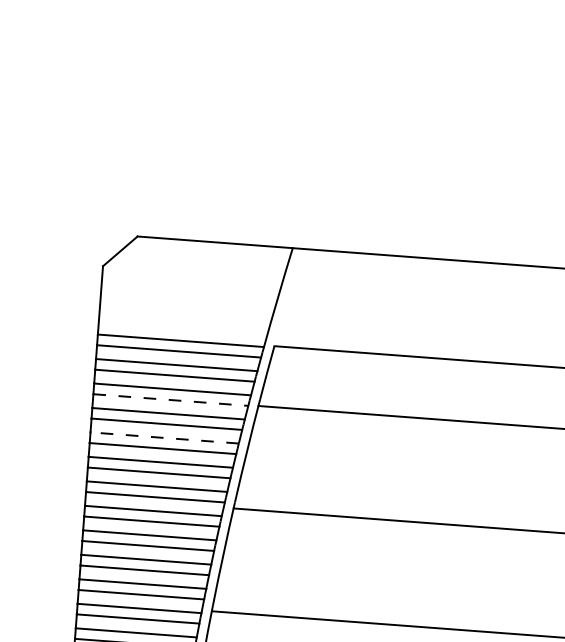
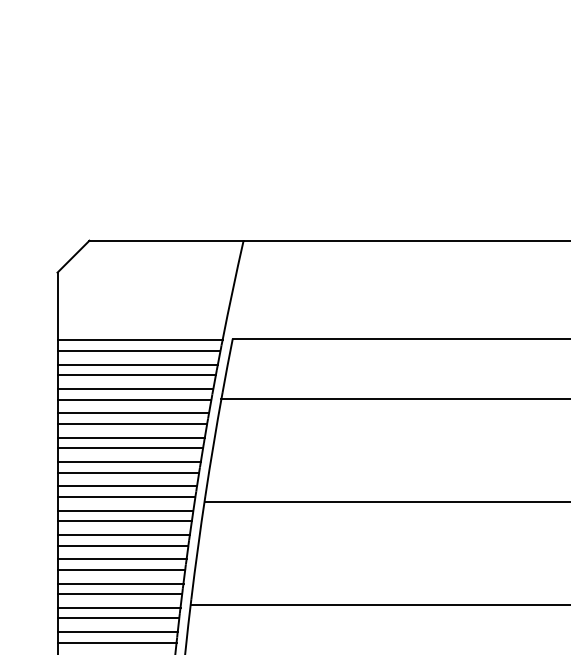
line: (170, 399) -> (134, 399), dashed -> solid
line: (165, 437) -> (131, 437), dashed -> solid

